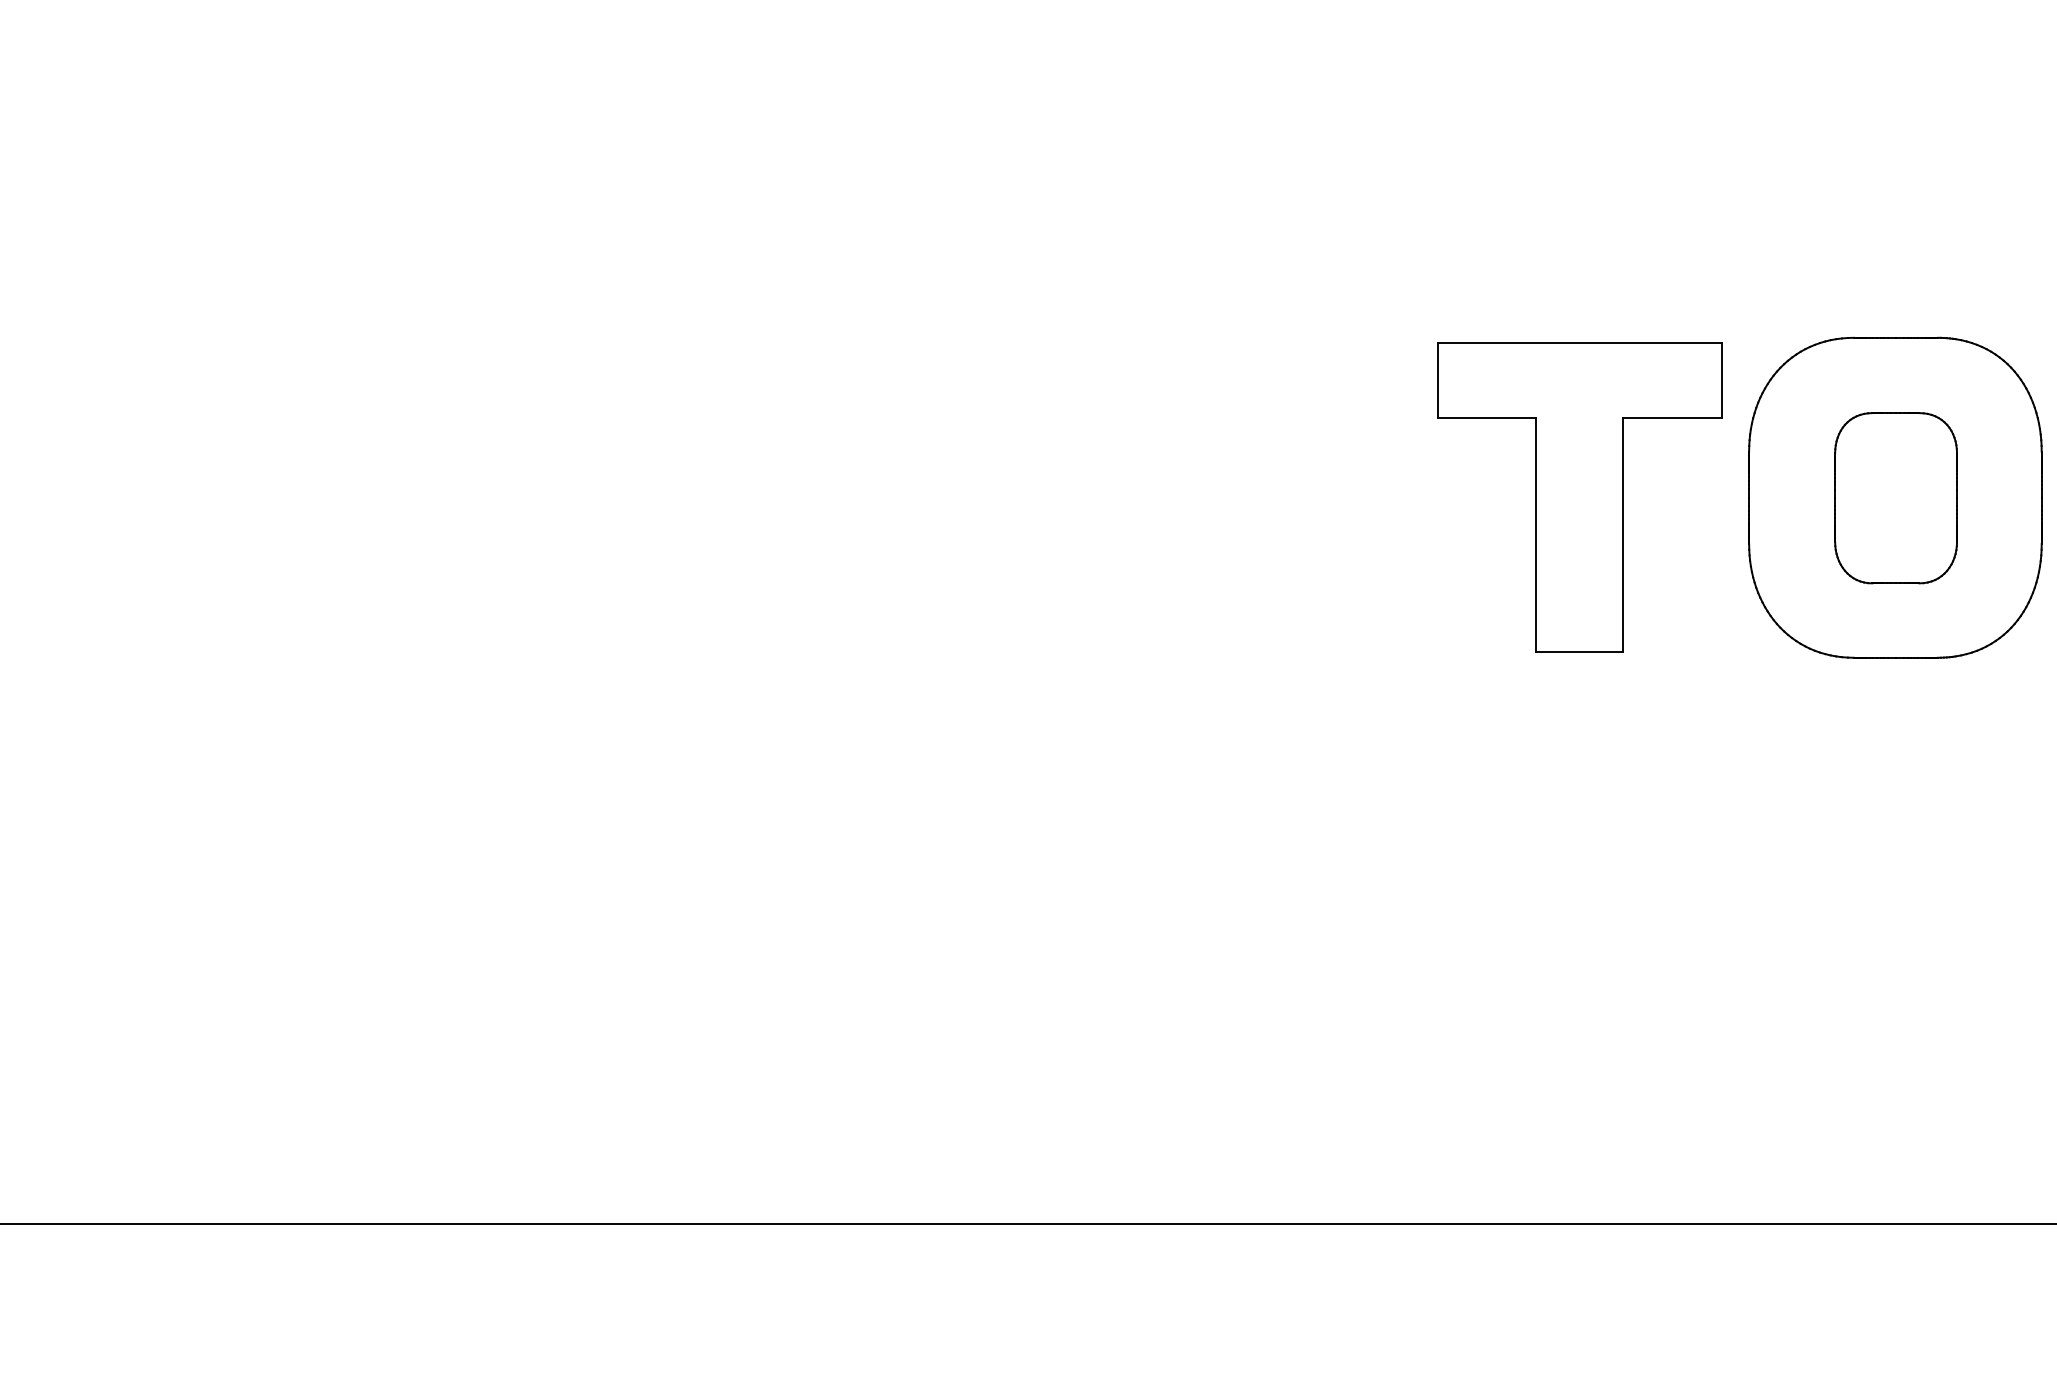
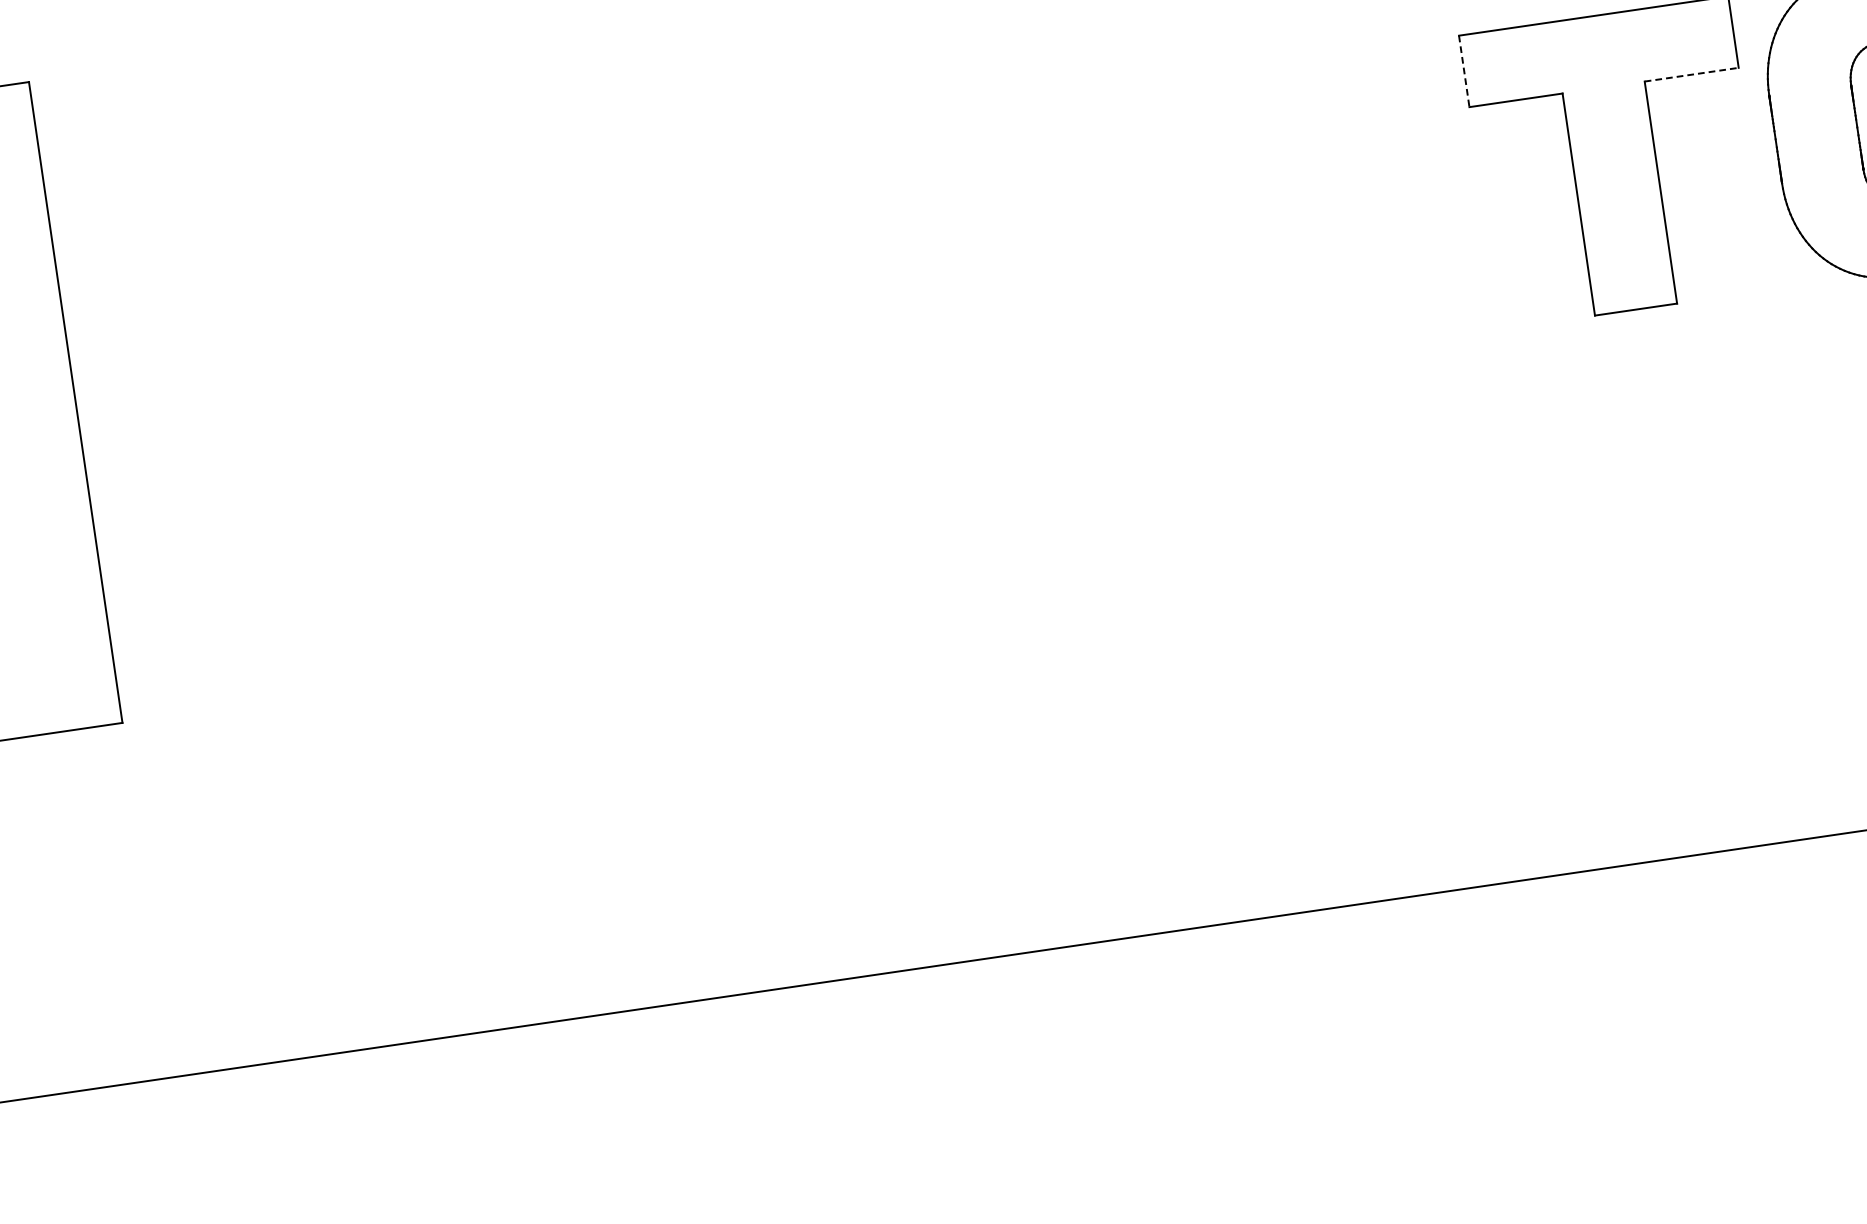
line: (1438, 380) -> (1464, 71), solid -> dashed
line: (1672, 418) -> (1691, 74), solid -> dashed

